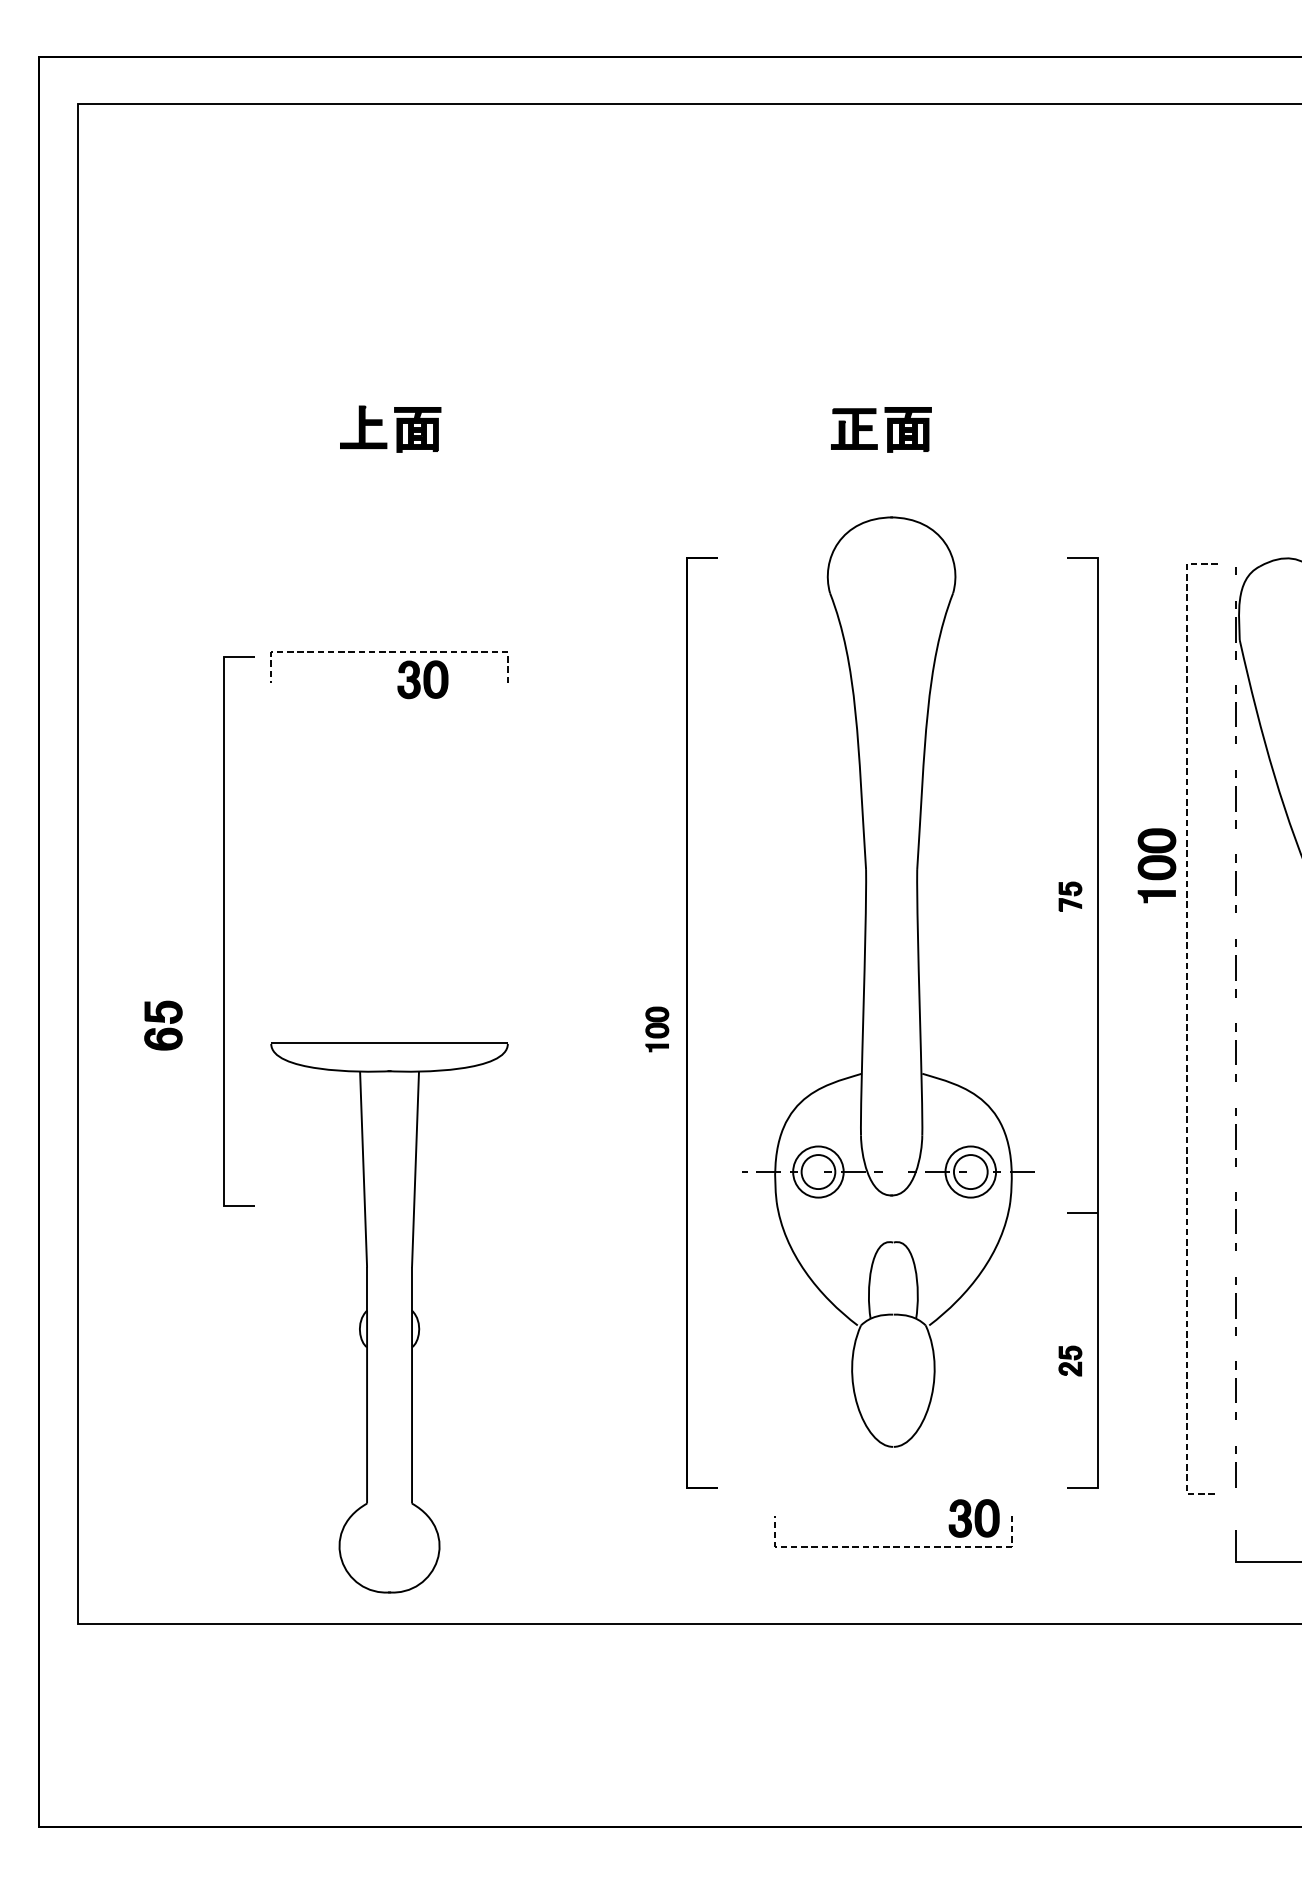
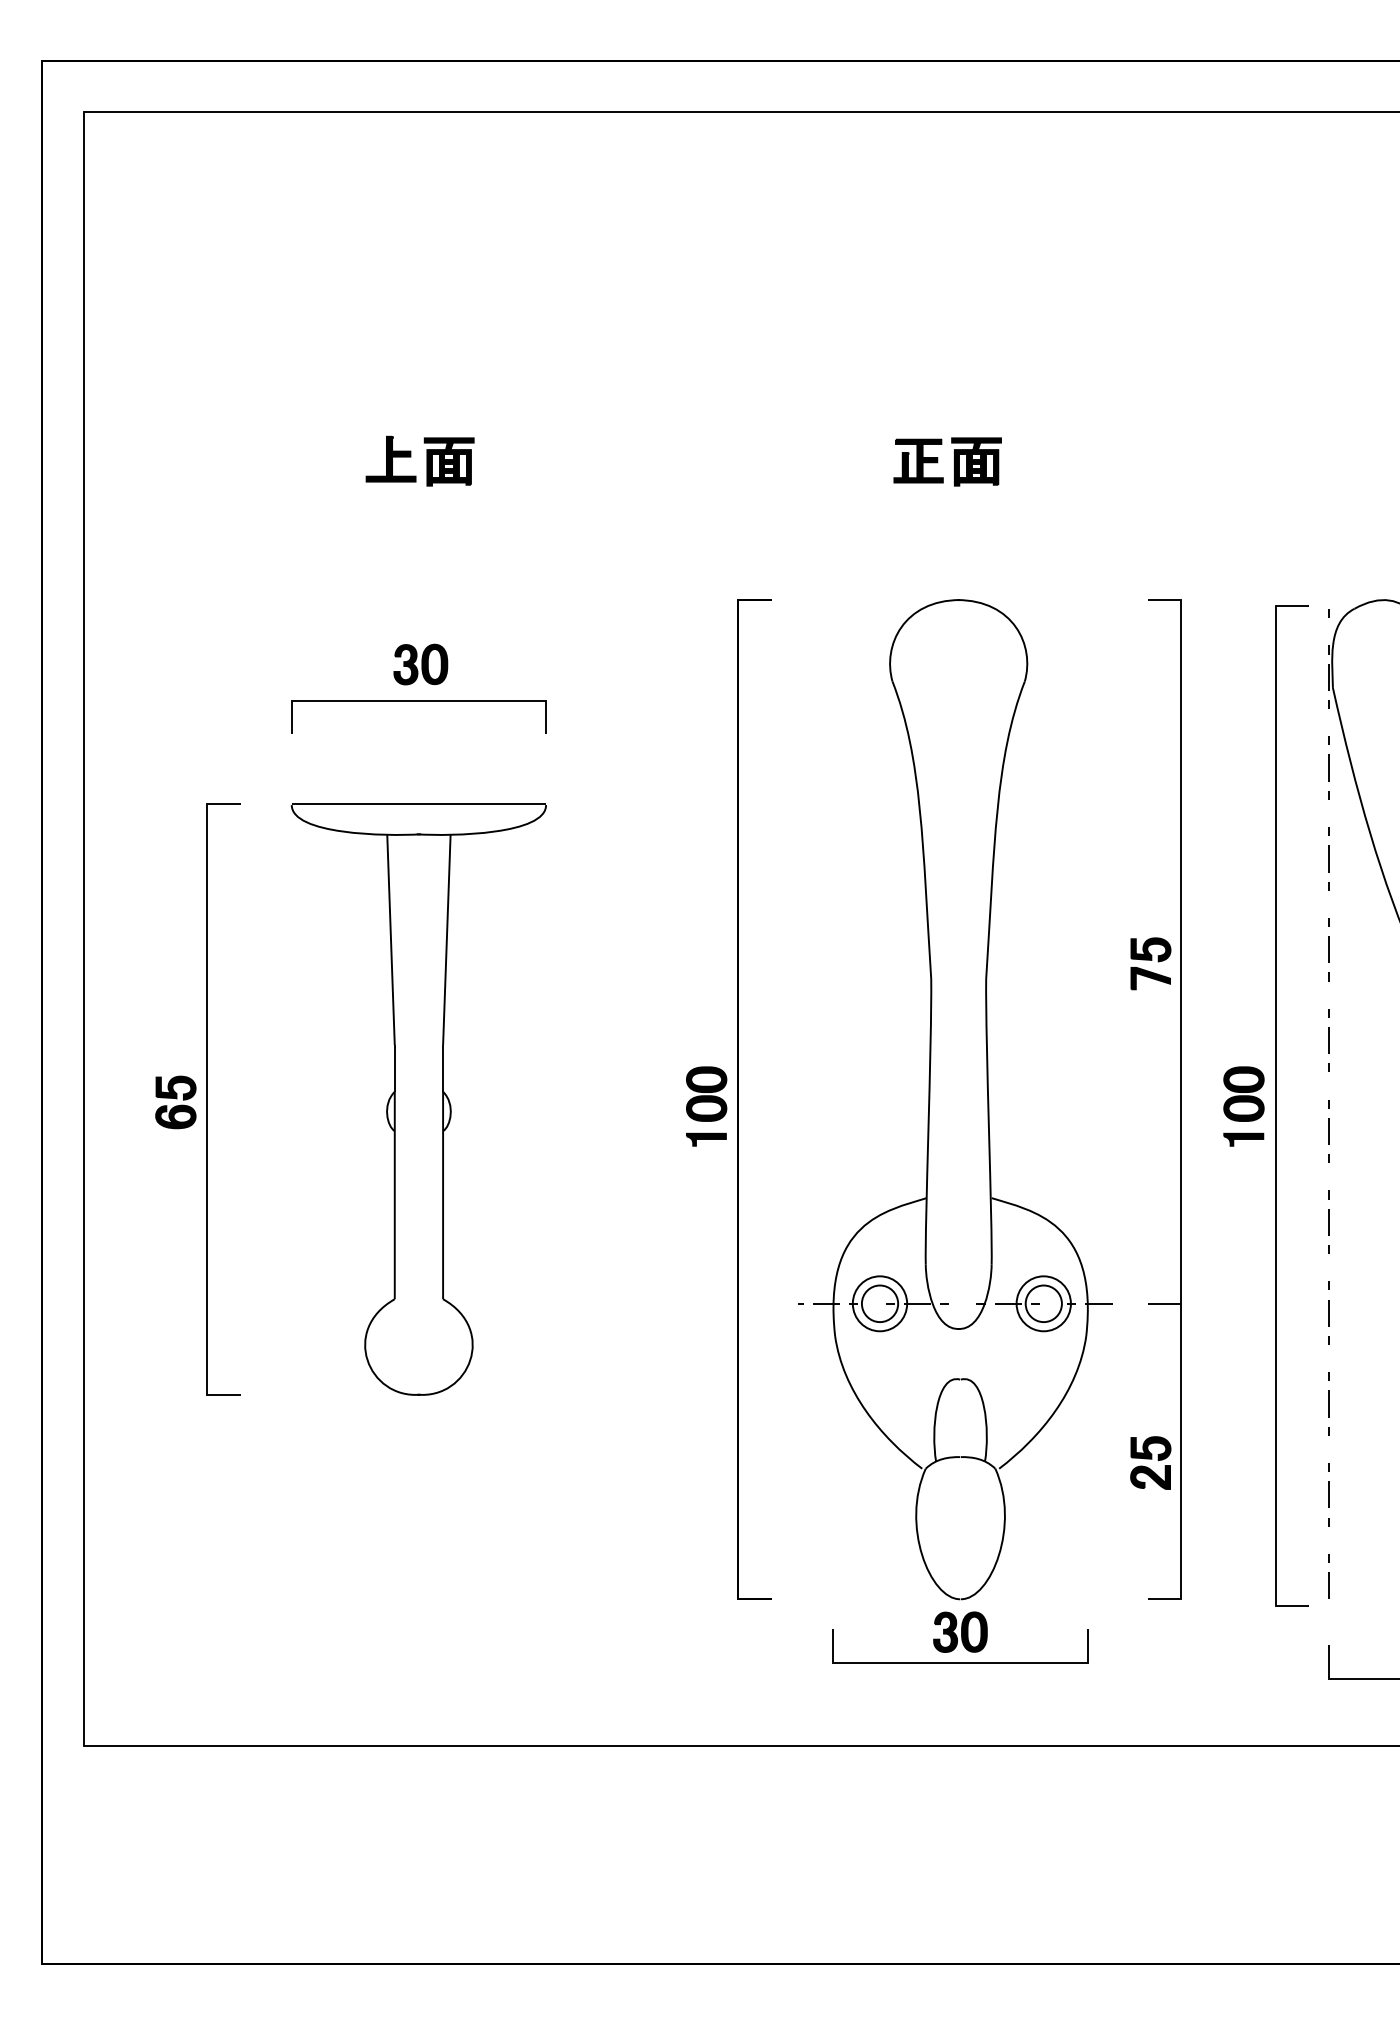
line: (389, 651) -> (418, 700), dashed -> solid
part: (422, 679) -> (420, 664), moved
part: (1156, 865) -> (1243, 1106), moved
part: (1070, 896) -> (1150, 963), size x1.67
line: (223, 931) -> (207, 1099), moved
part: (888, 981) -> (955, 1099), moved
part: (657, 1029) -> (706, 1106), size x1.67
line: (1186, 1029) -> (1275, 1106), dashed -> solid
part: (389, 1317) -> (418, 1099), moved
part: (1070, 1360) -> (1150, 1462), size x1.67
part: (974, 1517) -> (960, 1631), moved
line: (893, 1546) -> (960, 1662), dashed -> solid

